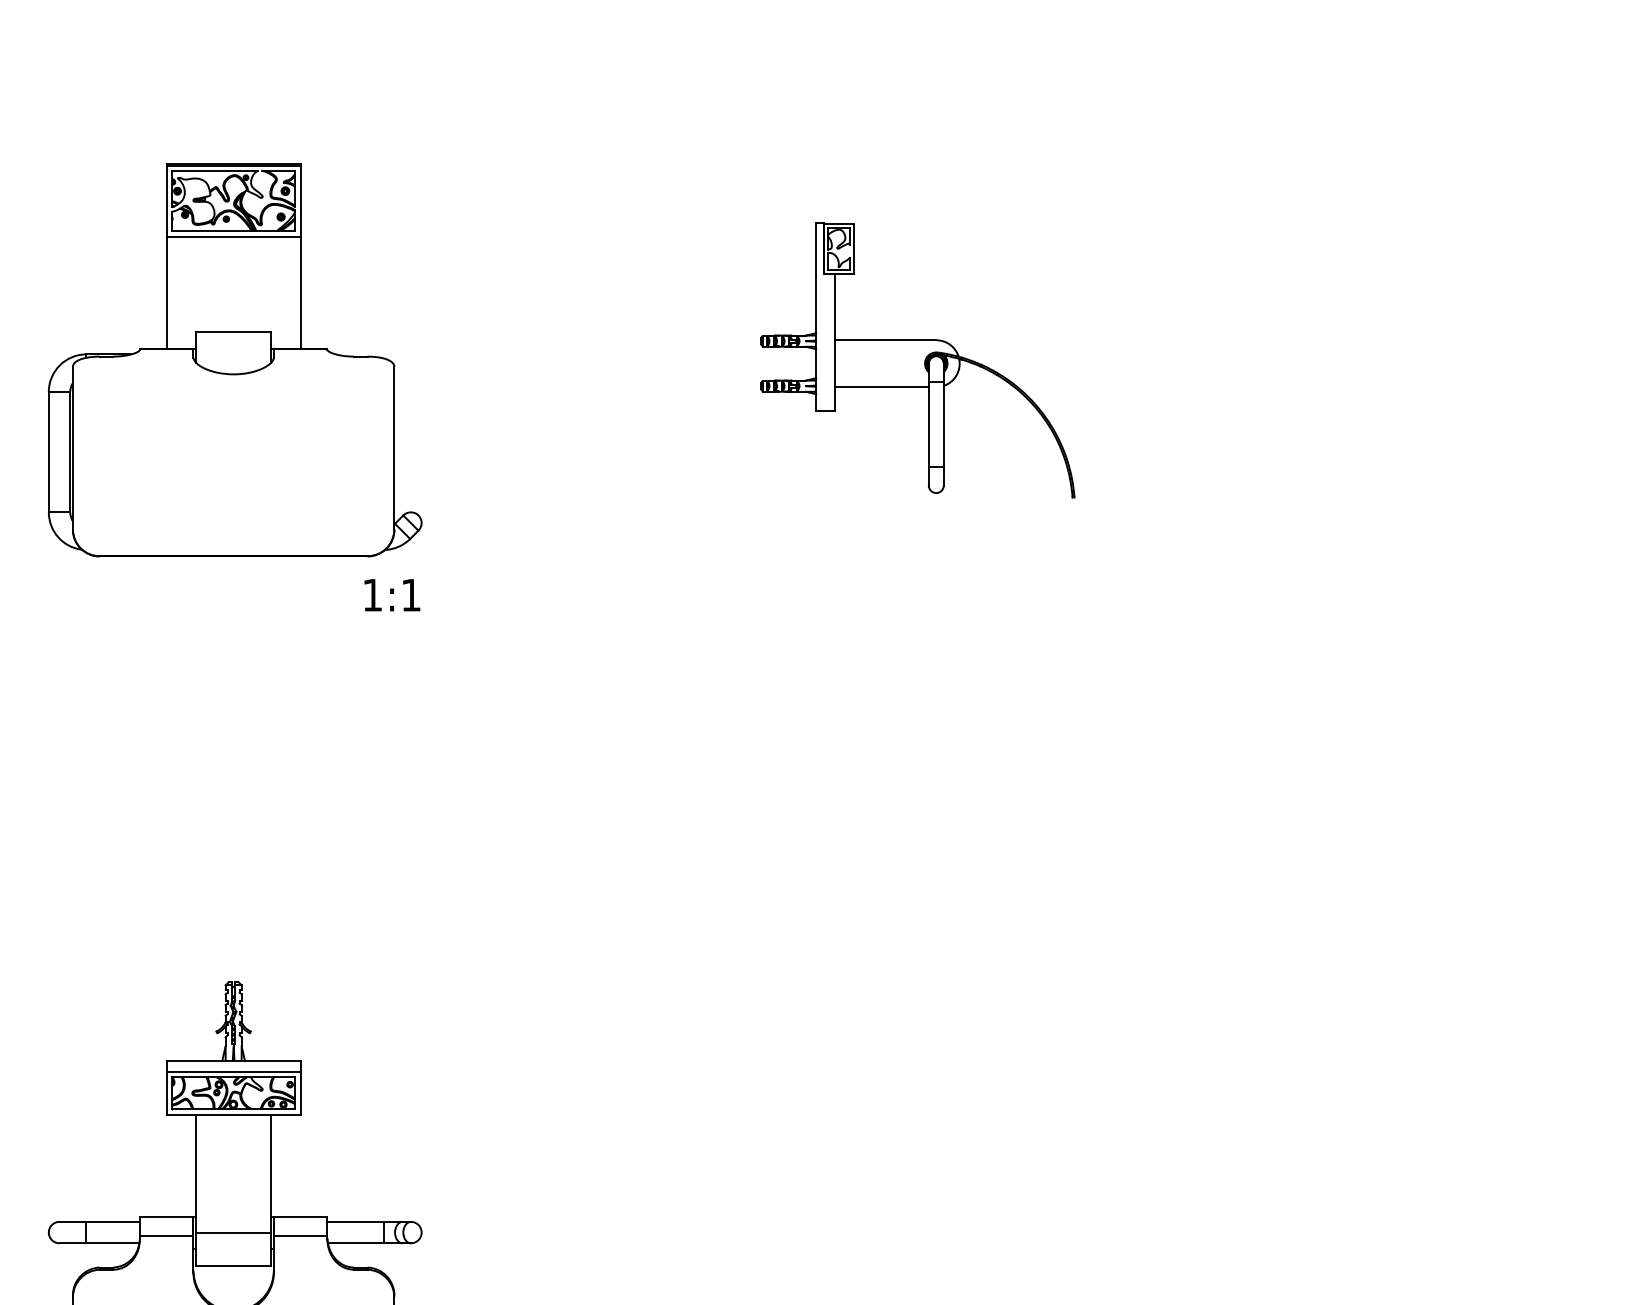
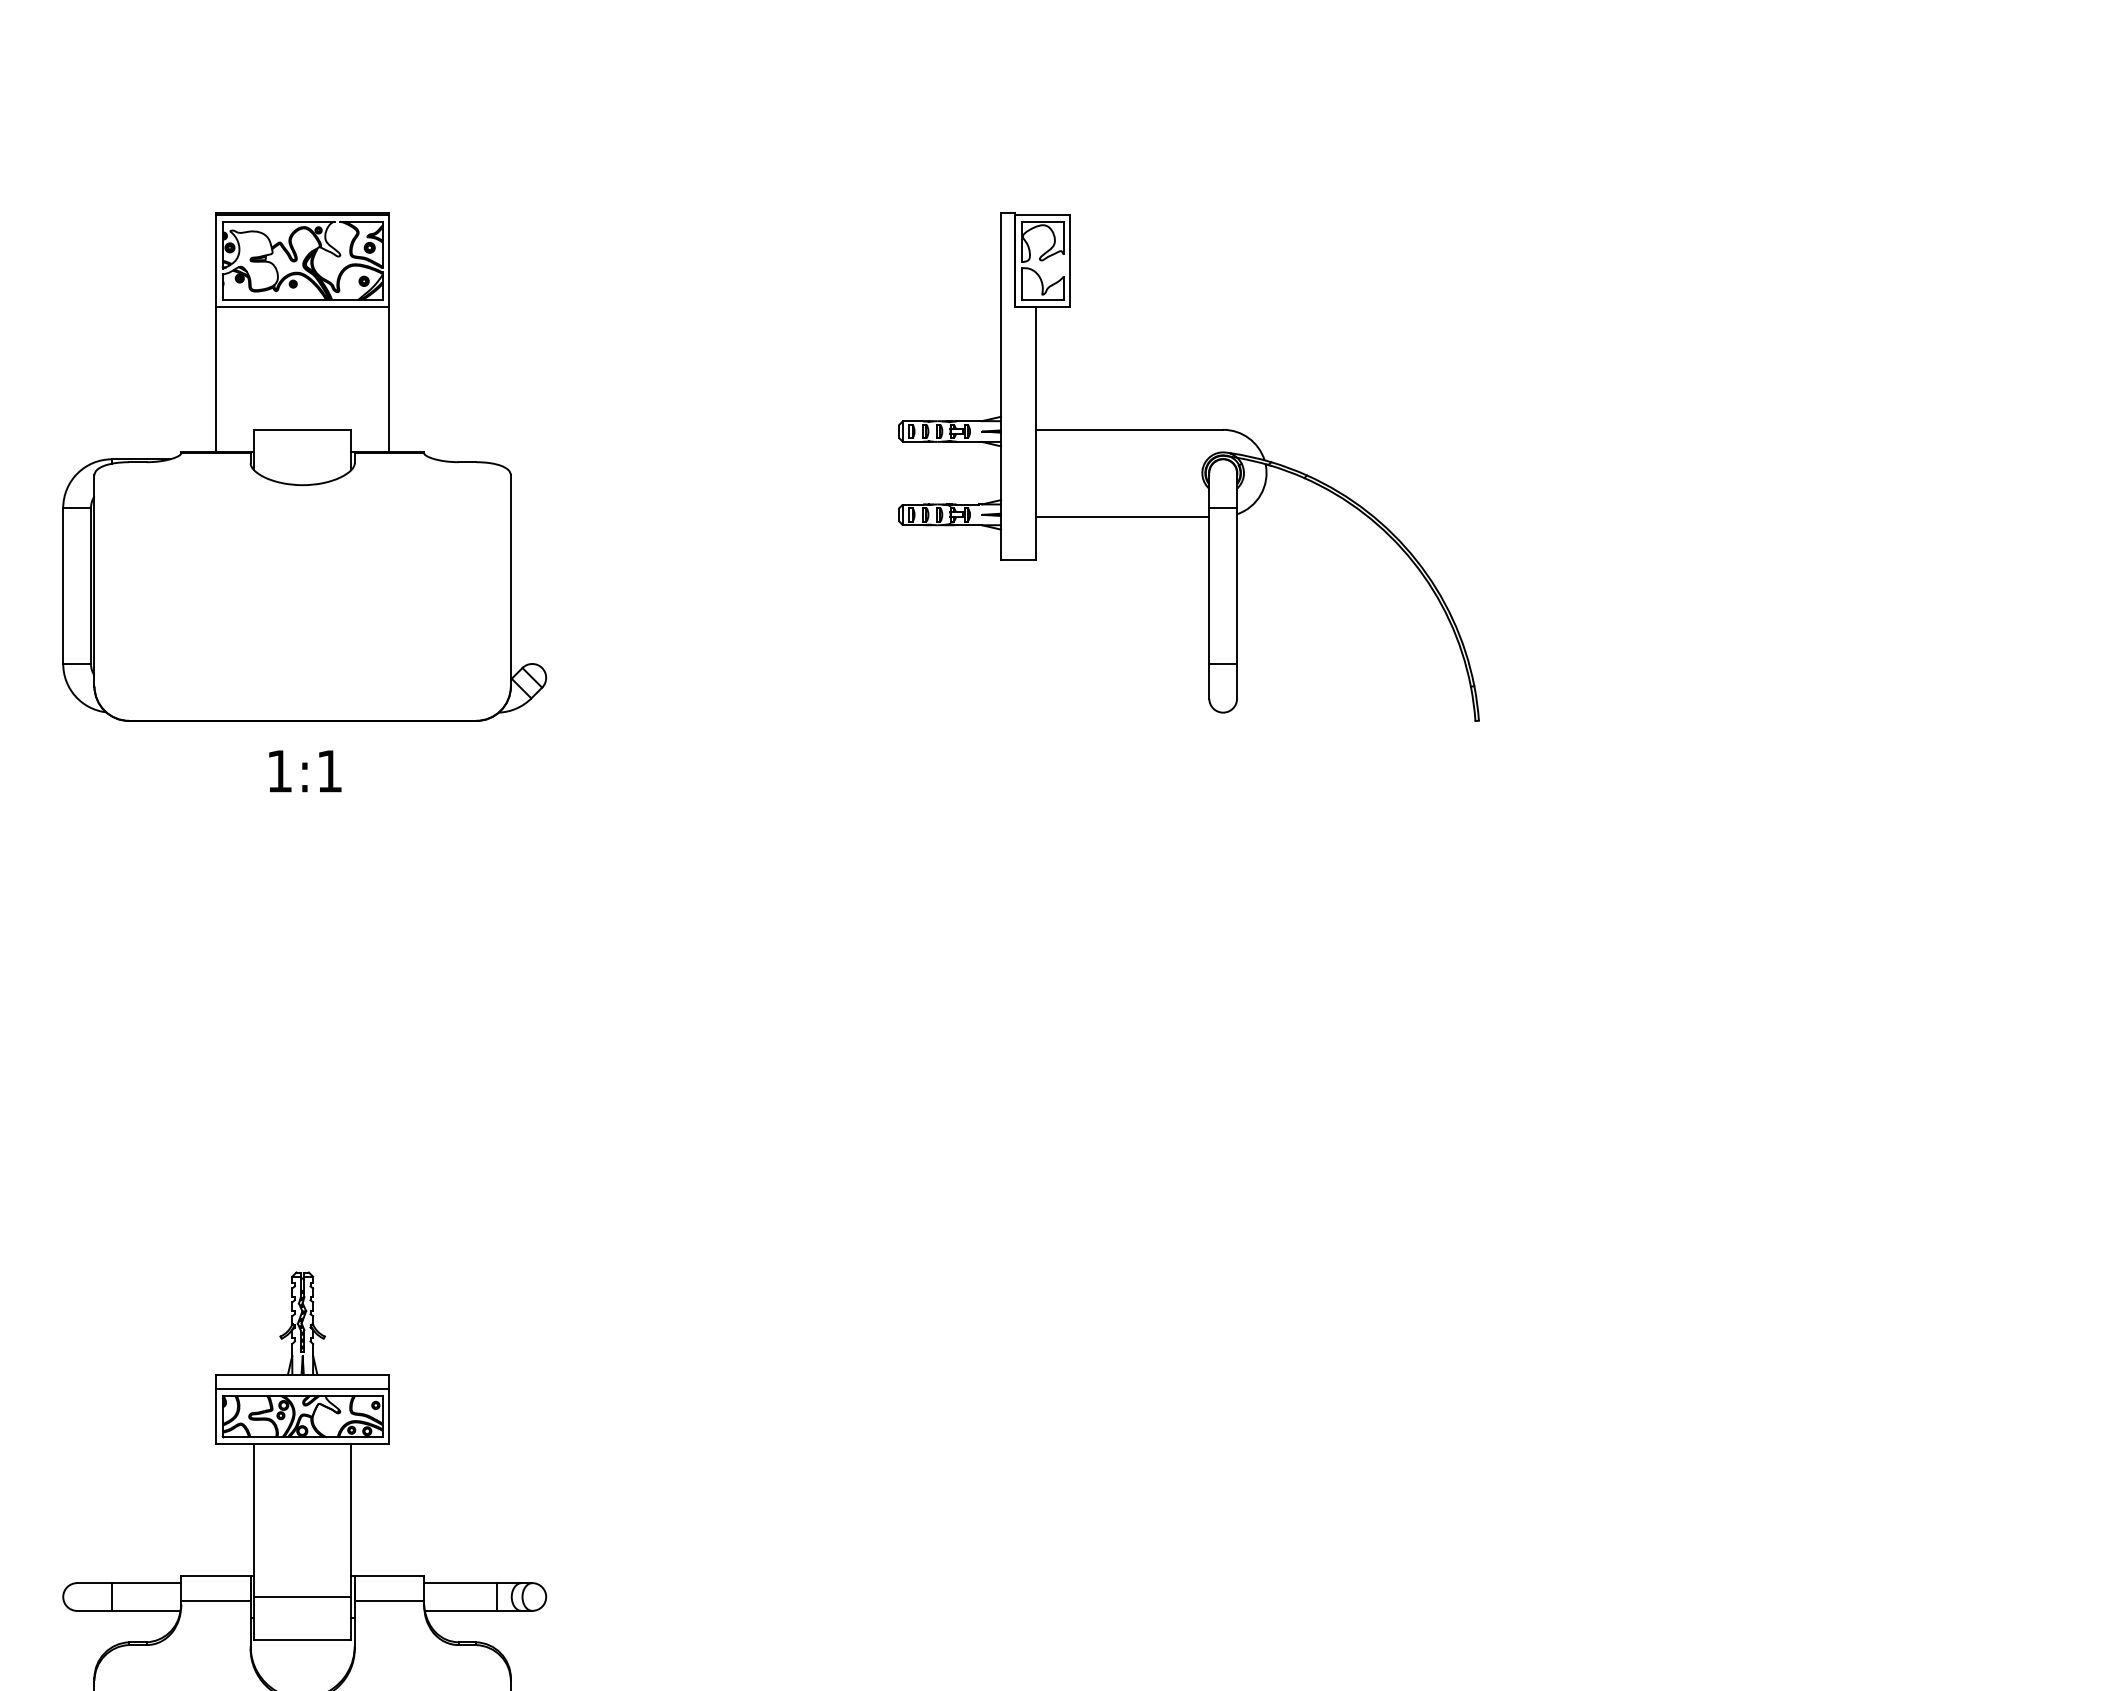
part: (917, 359) -> (1188, 466), size x1.43
text: (392, 595) -> (305, 771), moved

